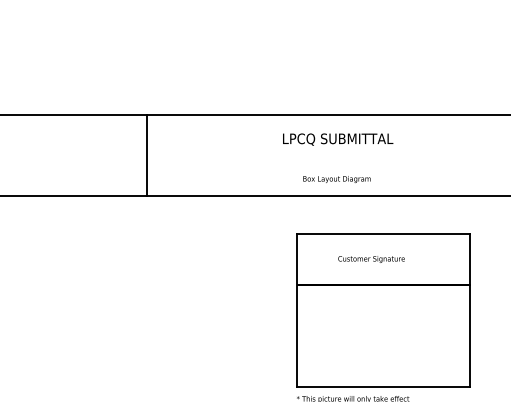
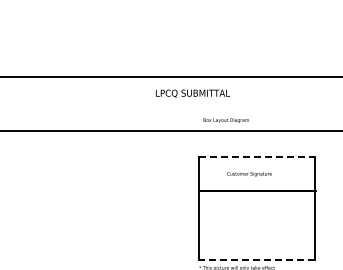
text: (337, 139) -> (192, 93), moved
line: (146, 155) -> (98, 104), removed
line: (383, 233) -> (257, 156), solid -> dashed
line: (382, 386) -> (256, 259), solid -> dashed

